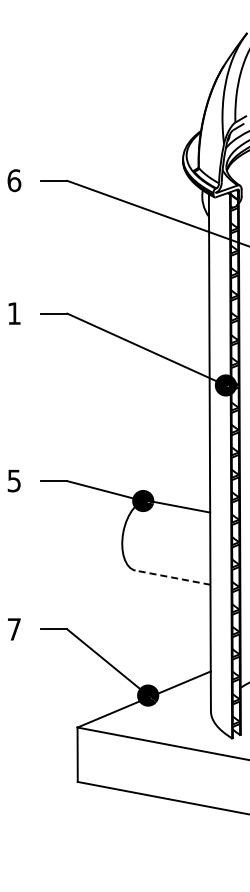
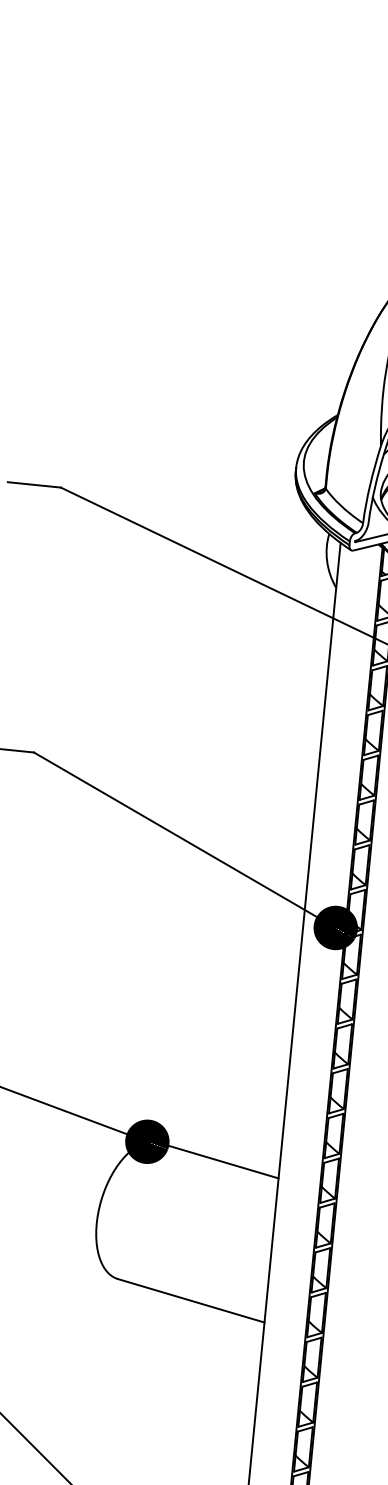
line: (172, 577) -> (190, 1300), dashed -> solid

